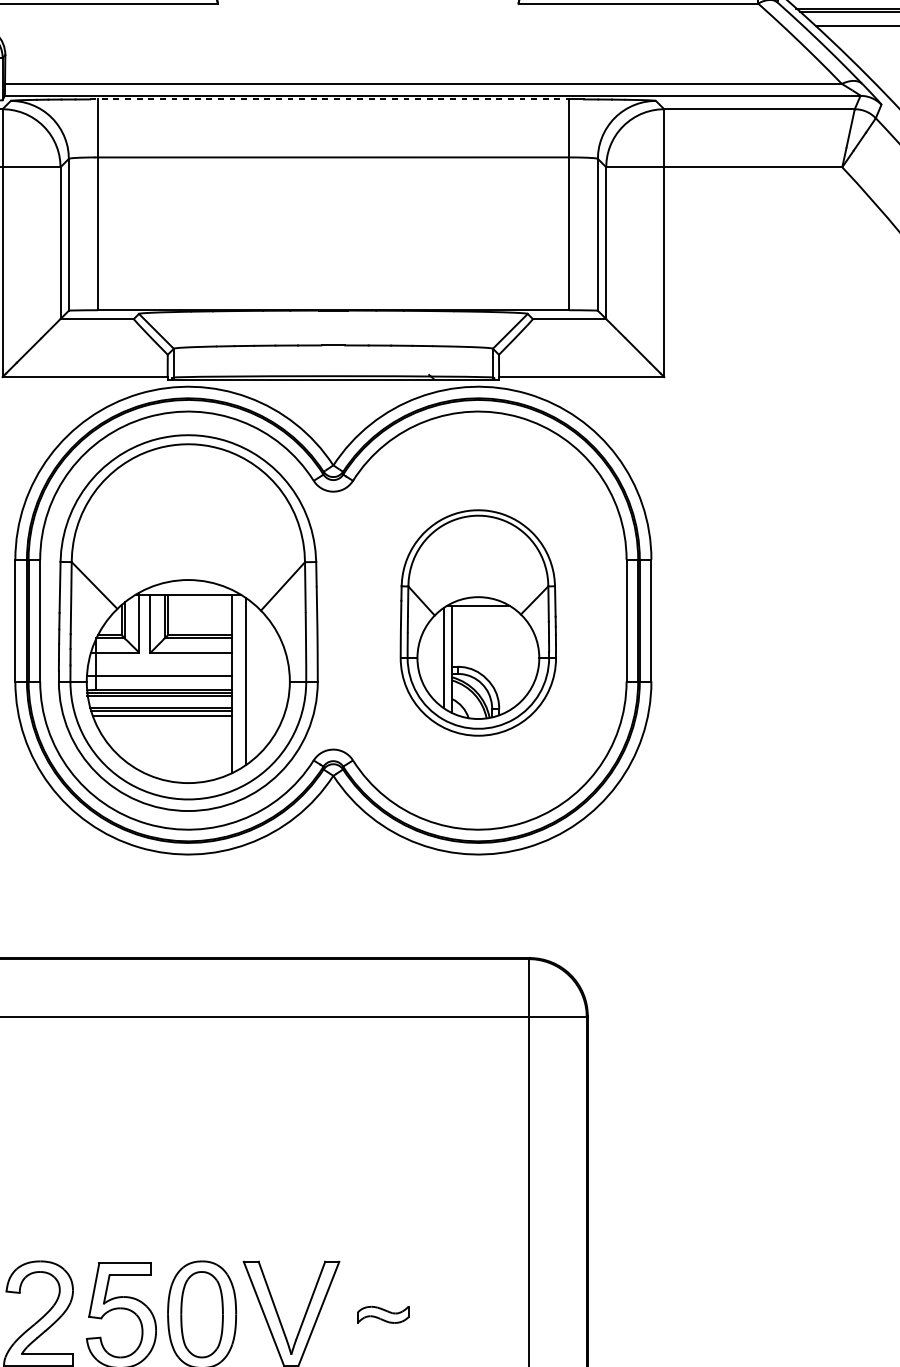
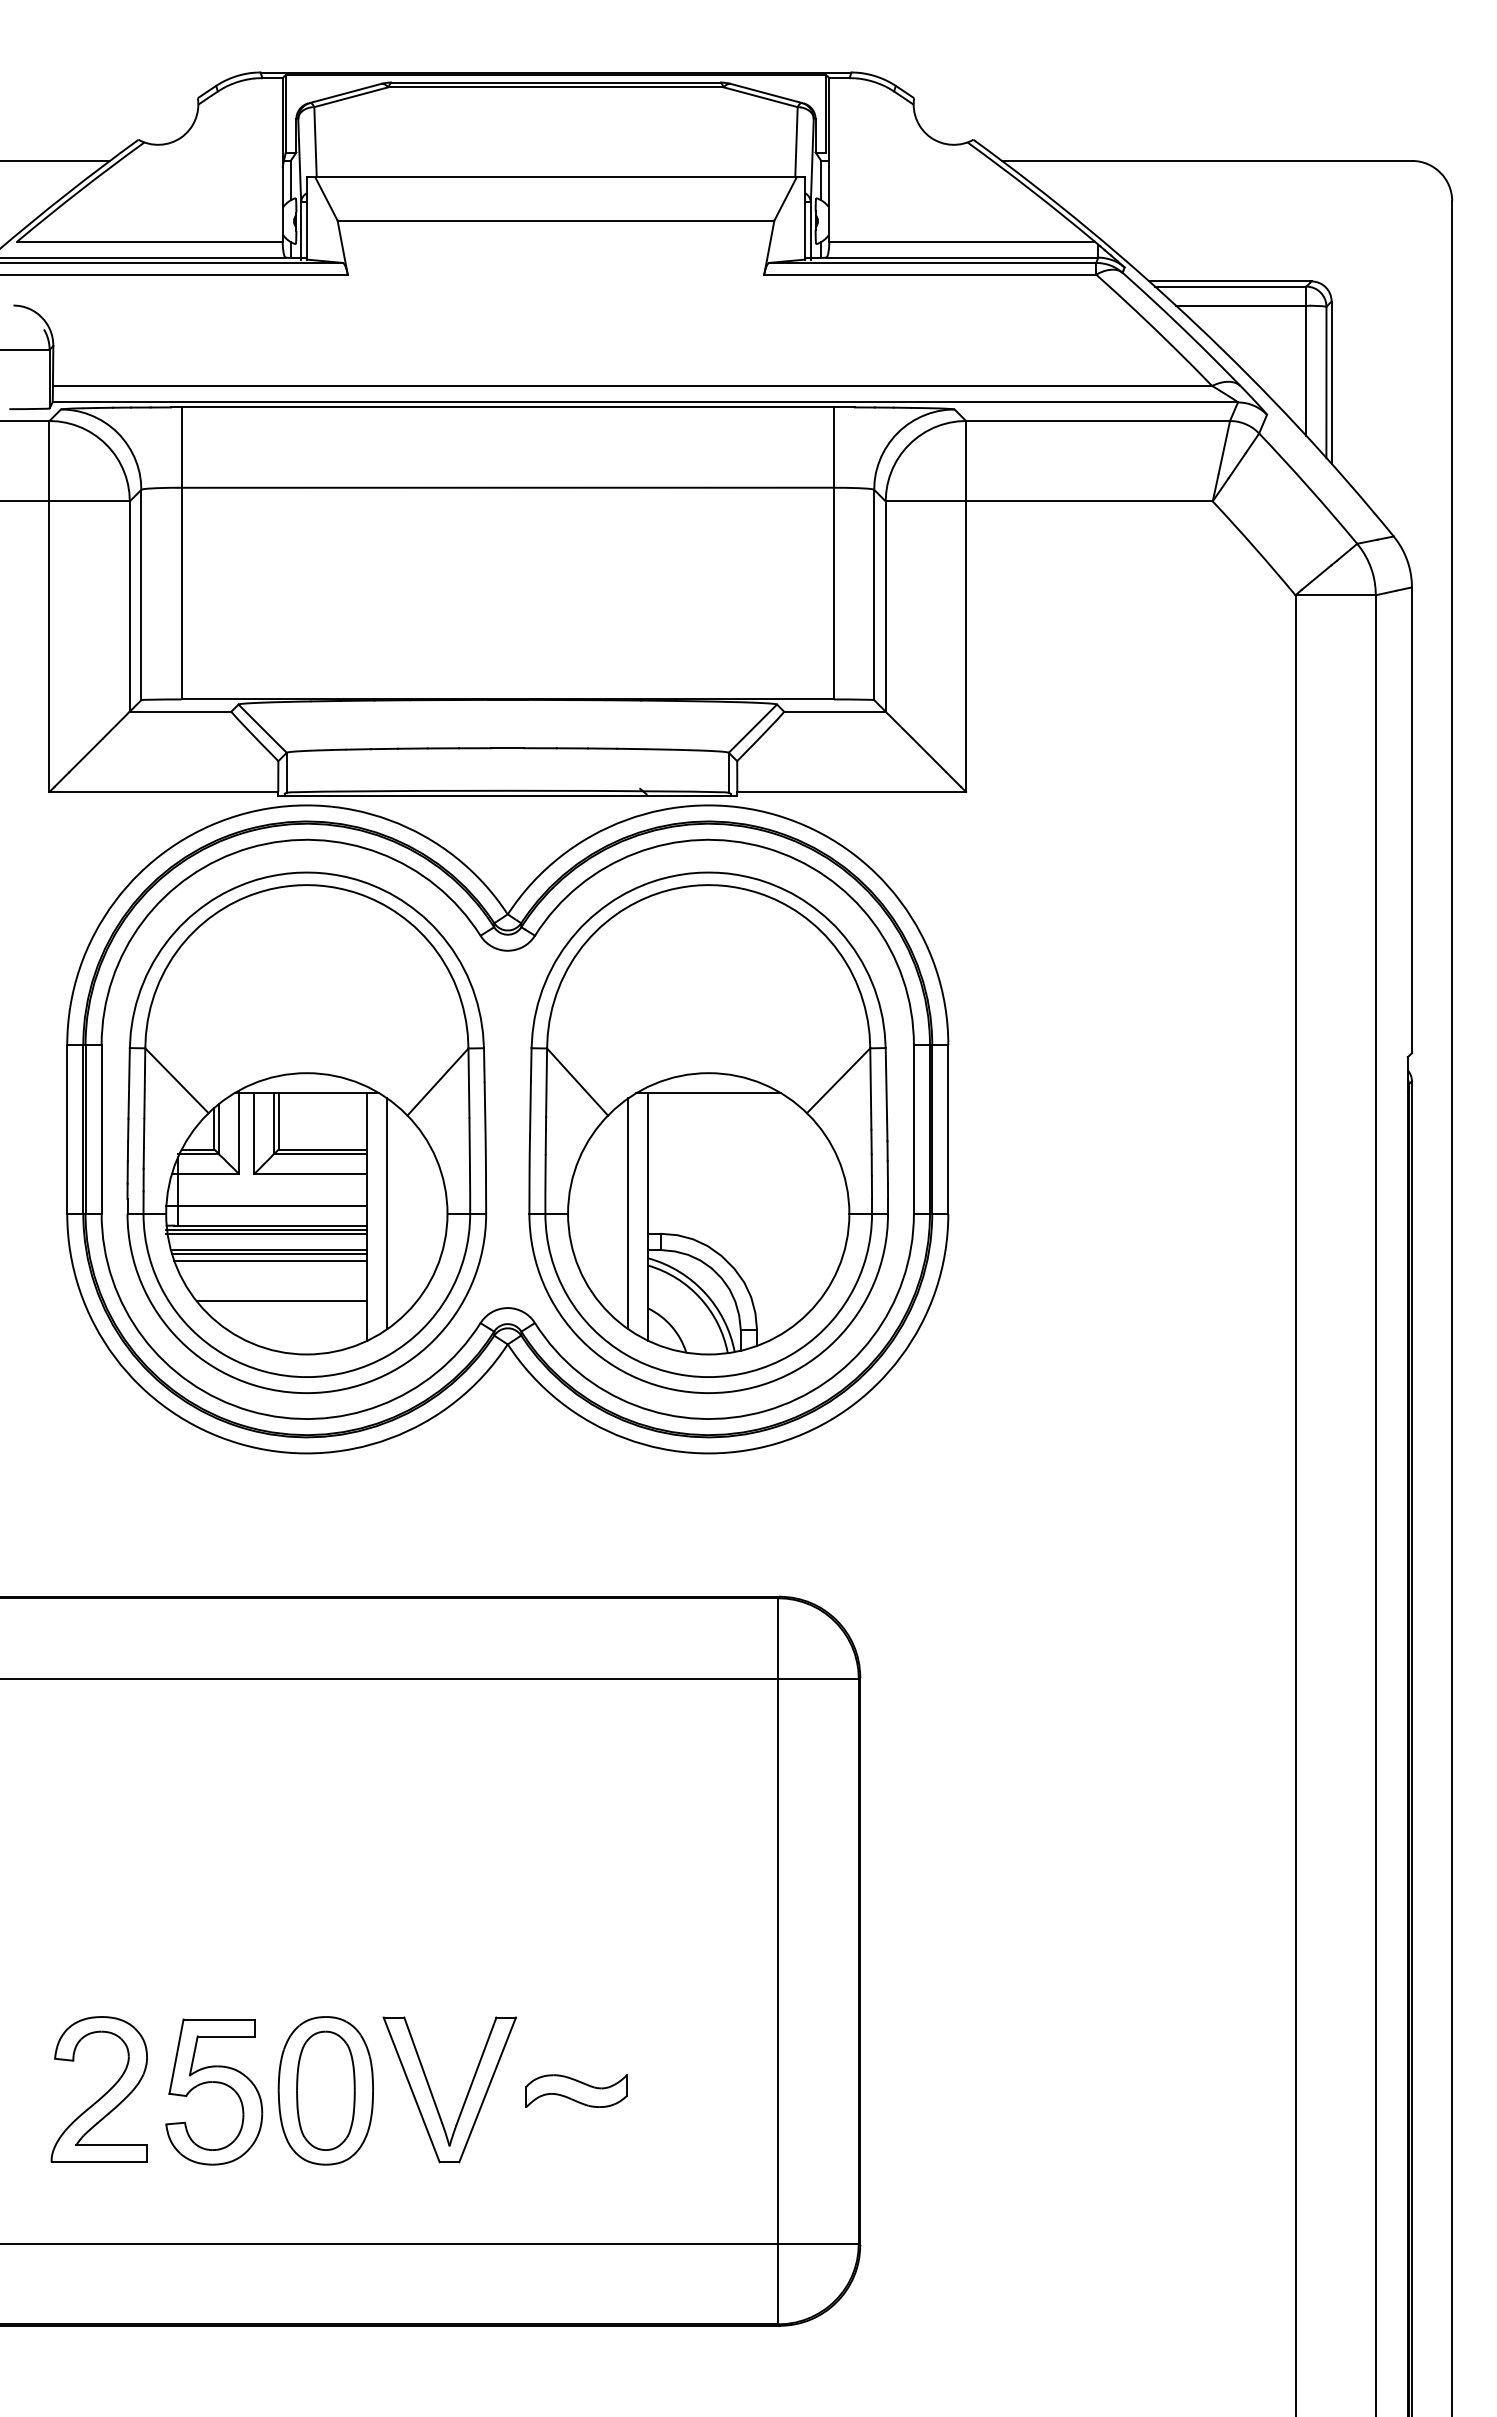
line: (329, 99) -> (502, 407), dashed -> solid
part: (478, 622) -> (708, 1132), size x1.67
line: (170, 744) -> (281, 1301), added
part: (383, 1314) -> (576, 2090), size x1.43

